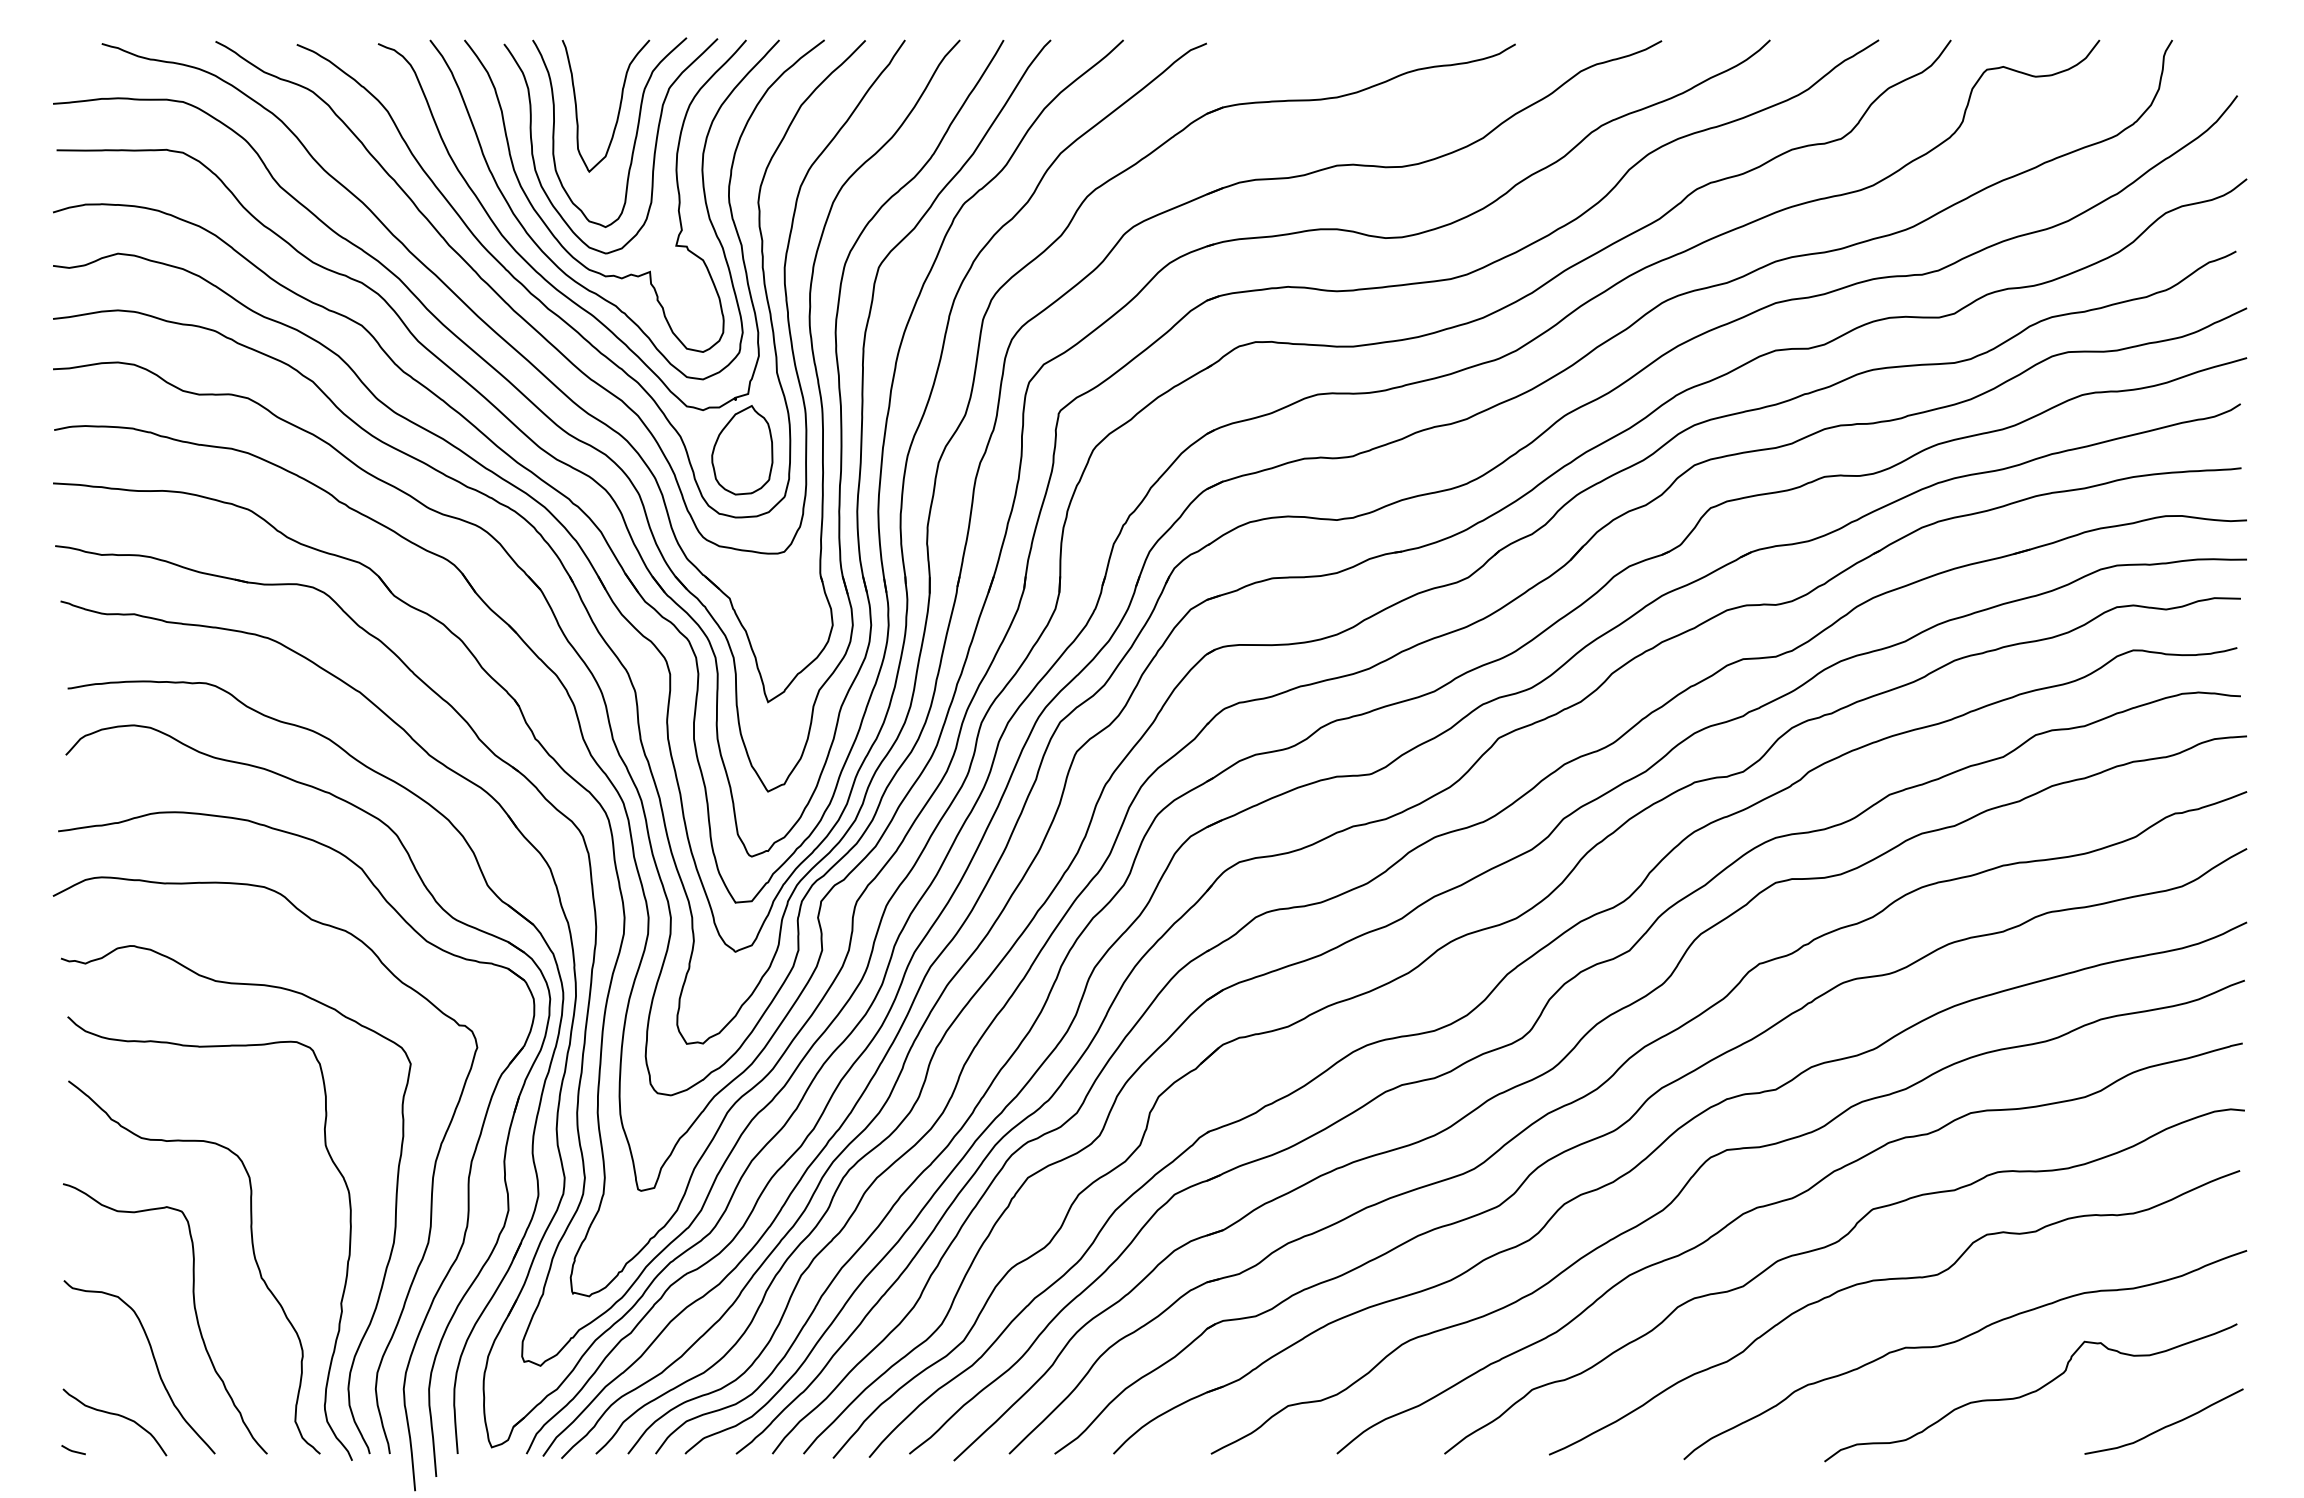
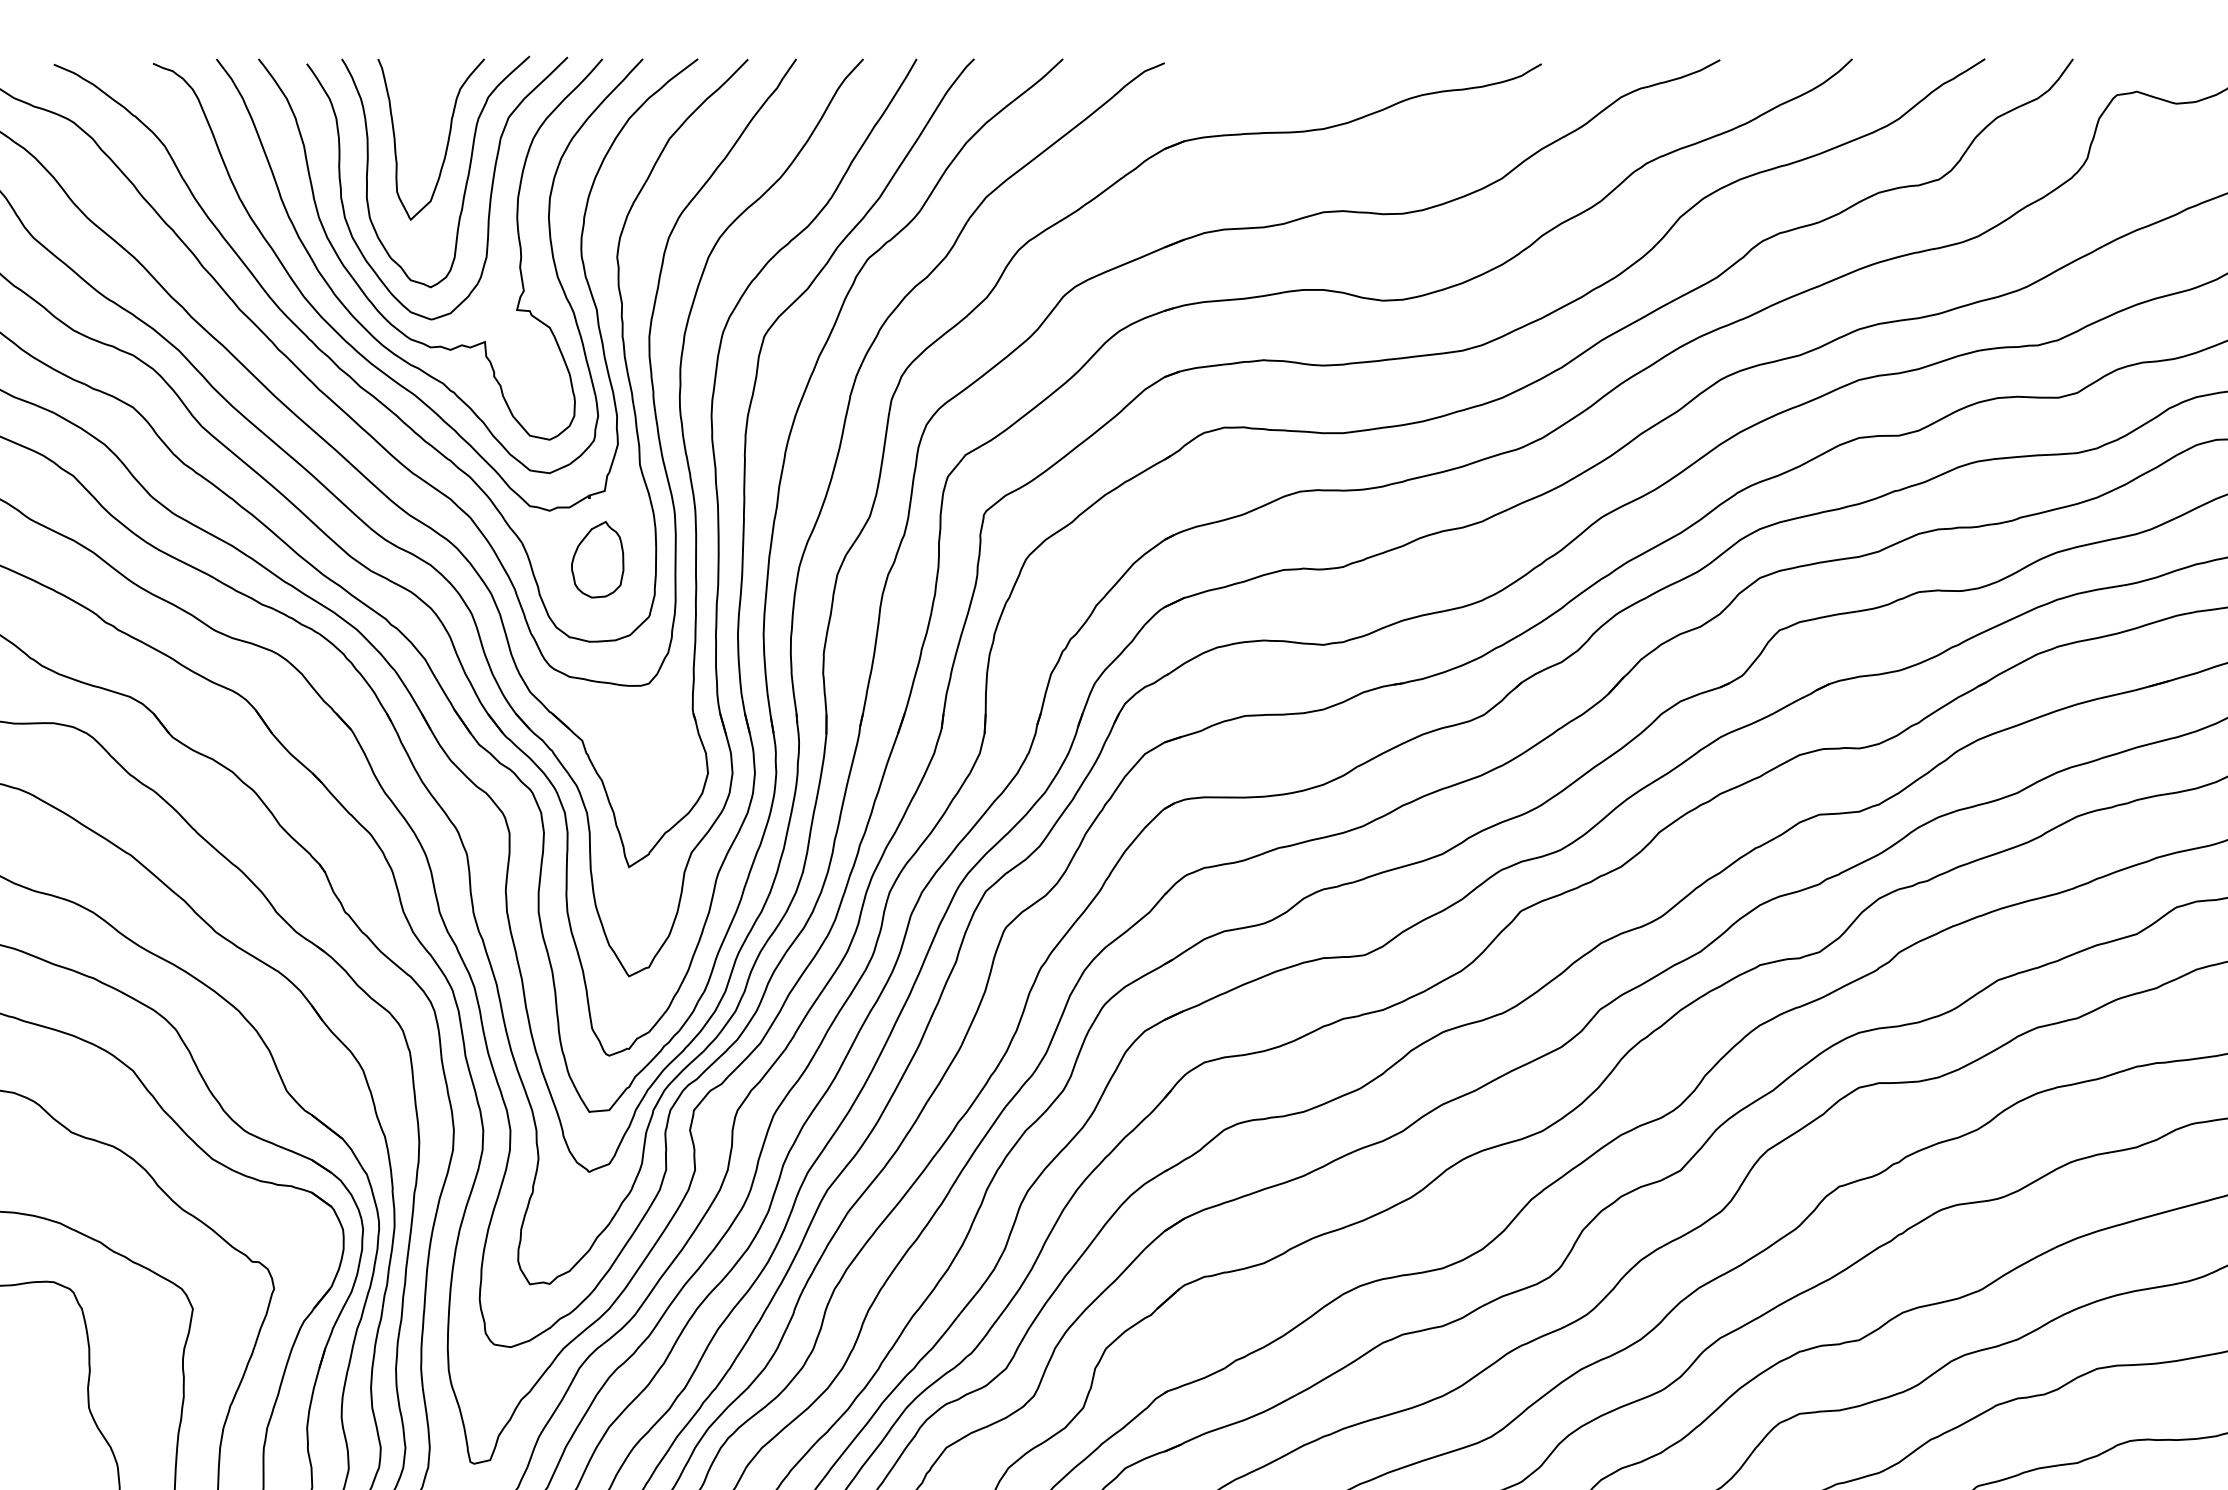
part: (742, 450) -> (597, 559), size x0.7

